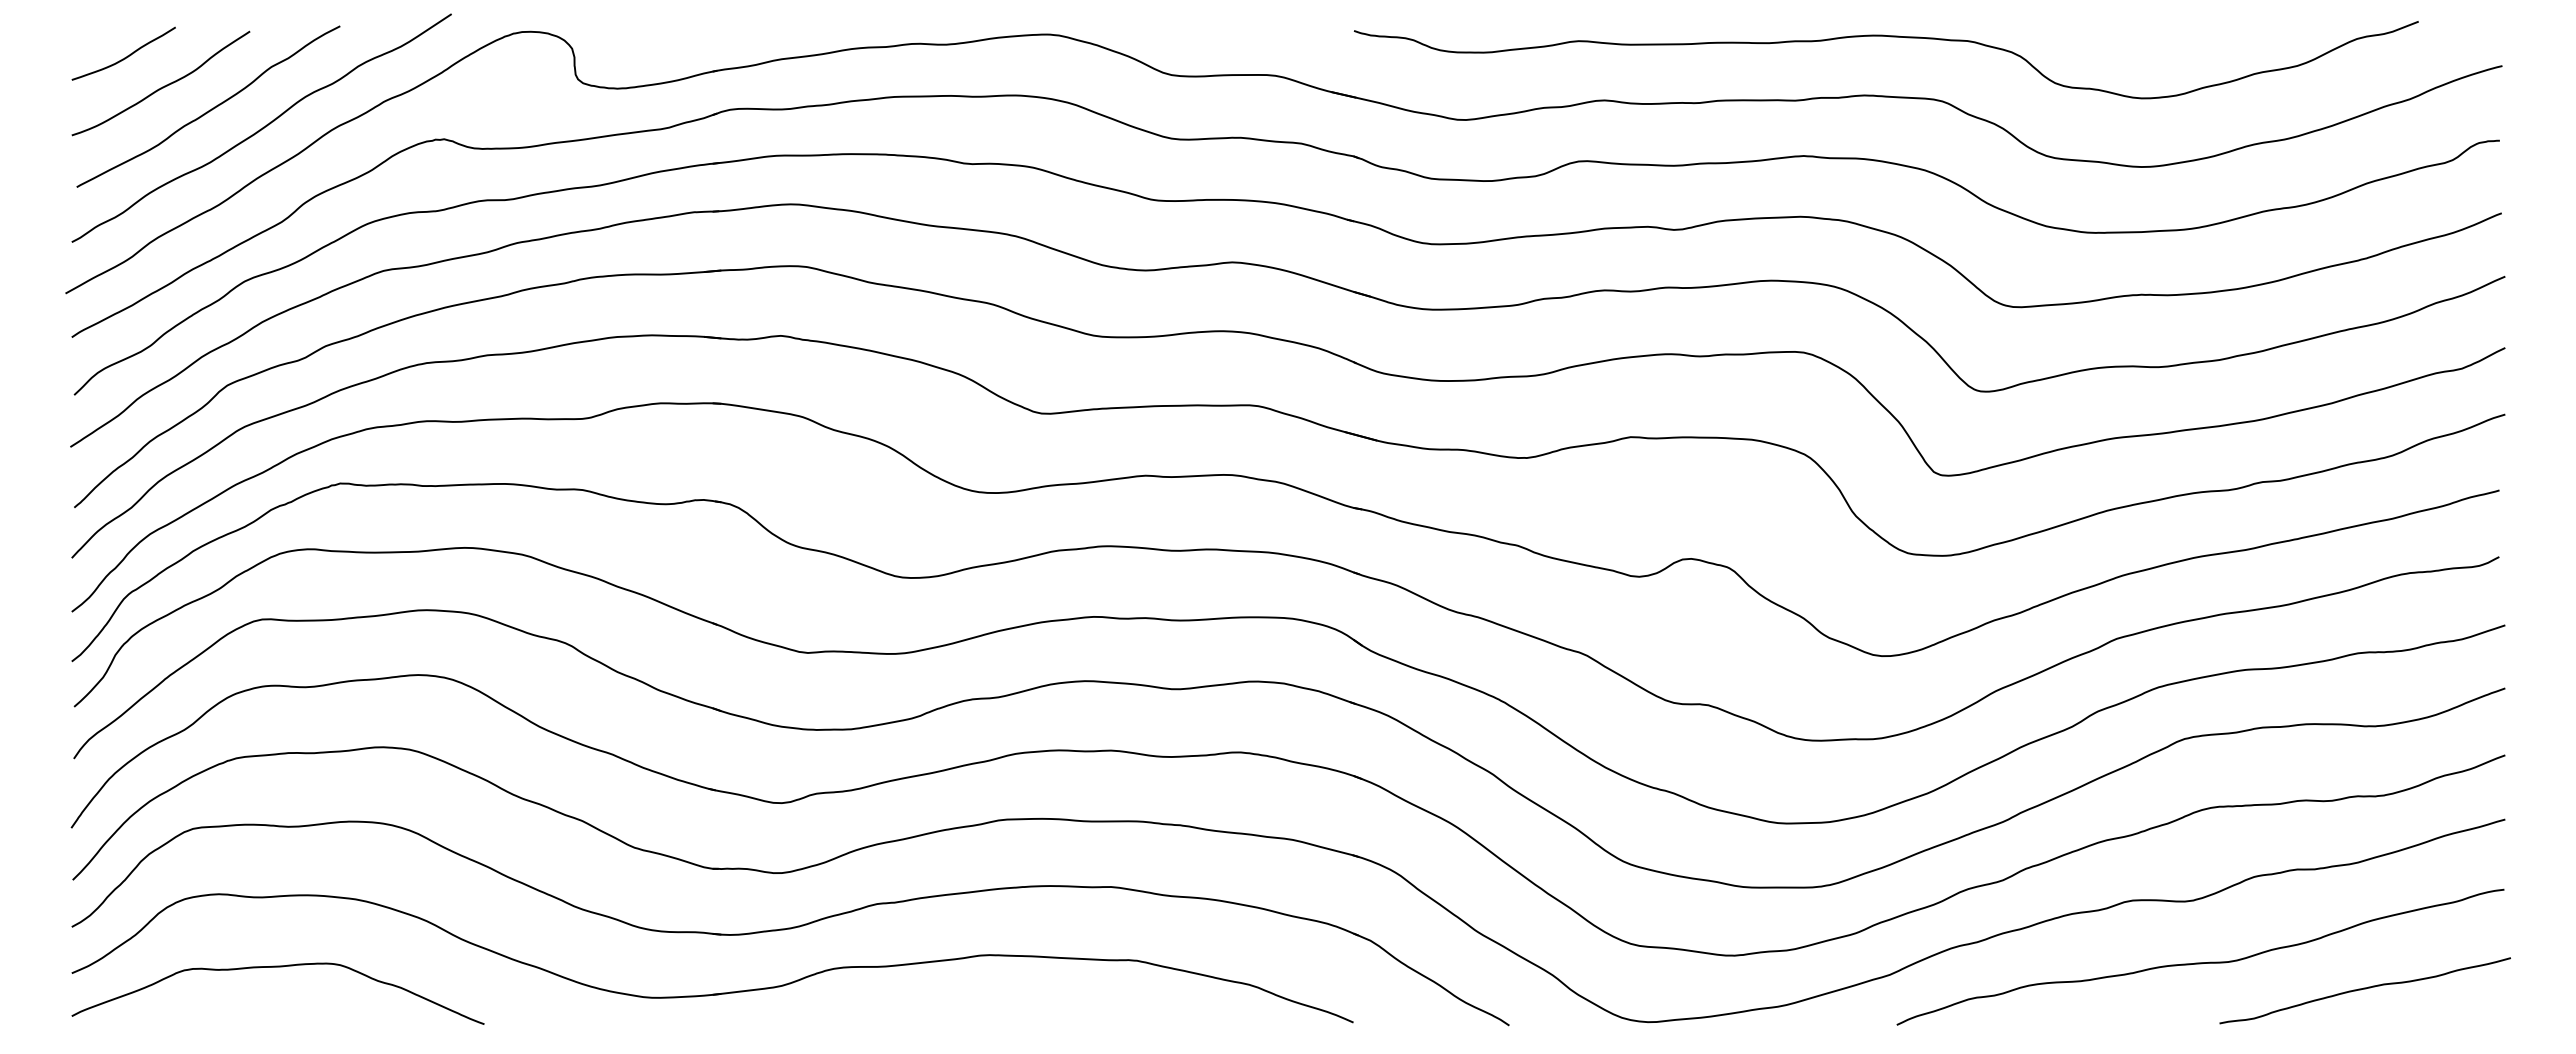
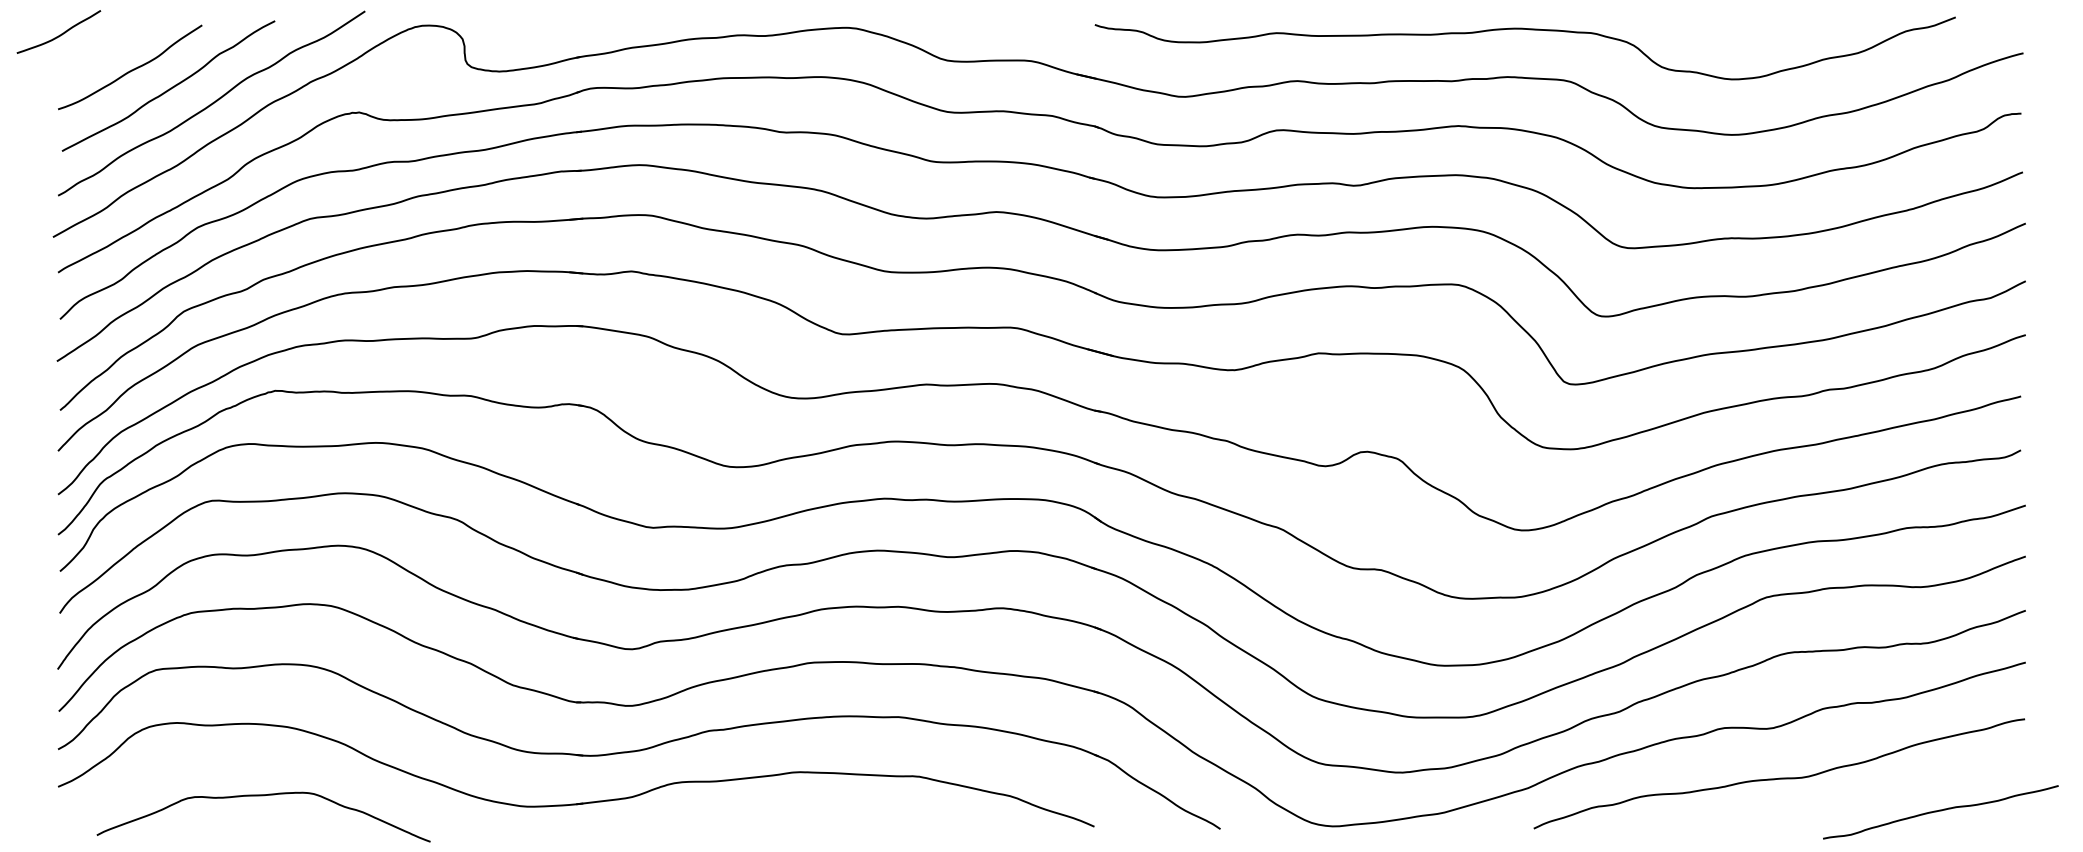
curve: (124, 57) -> (59, 35), moved
curve: (277, 967) -> (263, 795), moved
curve: (2364, 989) -> (1940, 811), moved

